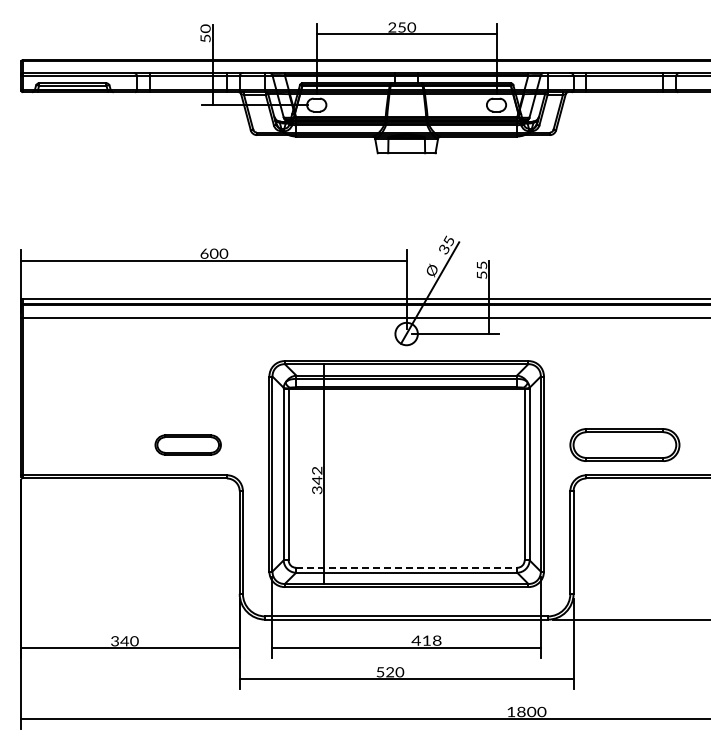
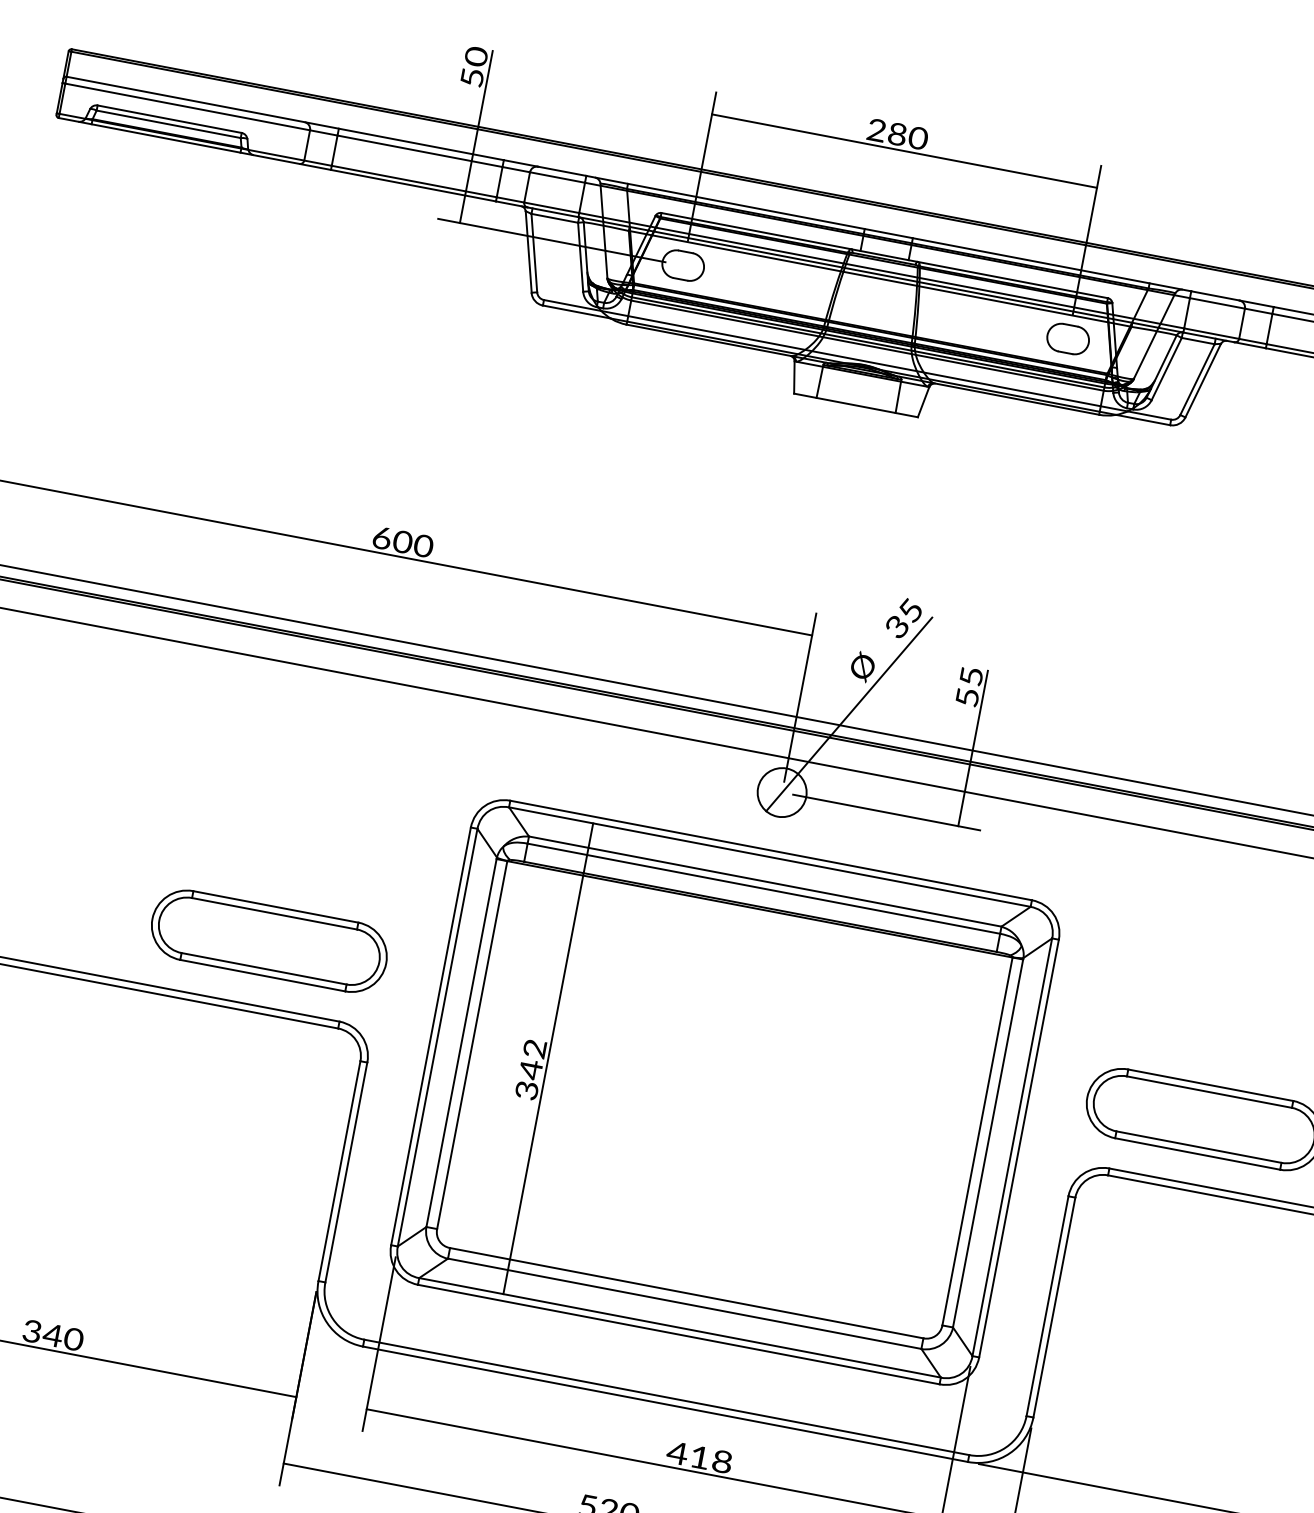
text: (401, 27) -> (896, 134), 250 -> 280
part: (187, 444) -> (267, 939), size x1.67
line: (406, 567) -> (686, 1292), dashed -> solid

